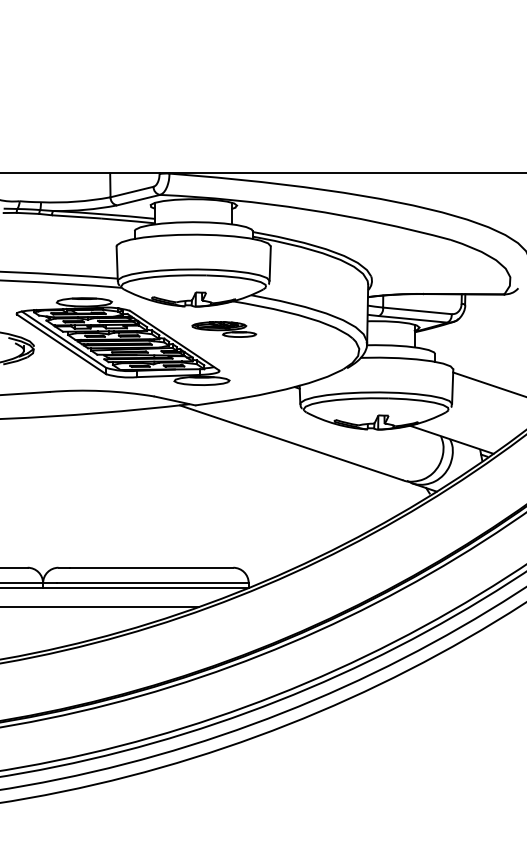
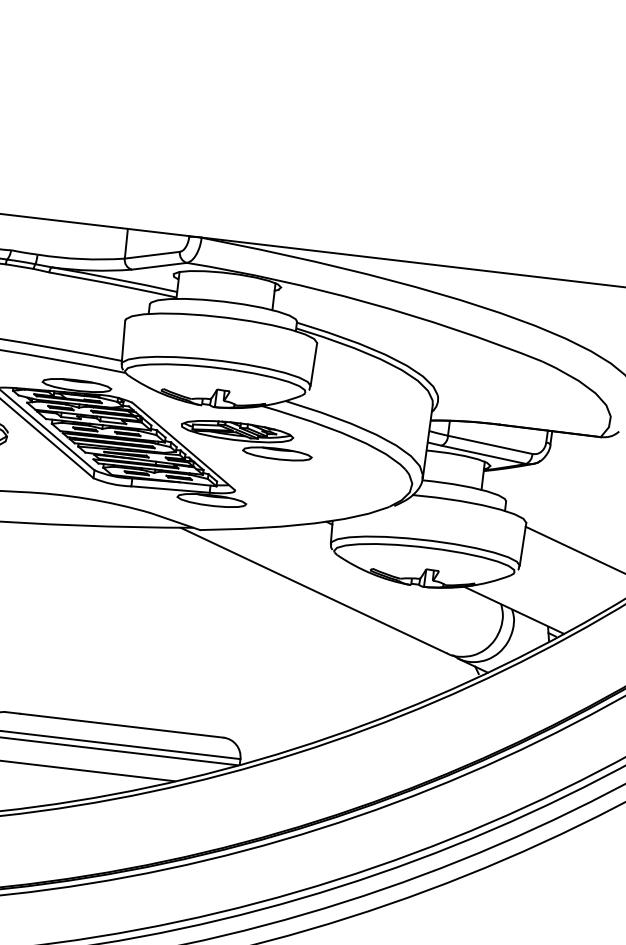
part: (224, 329) -> (247, 439), size x1.67

